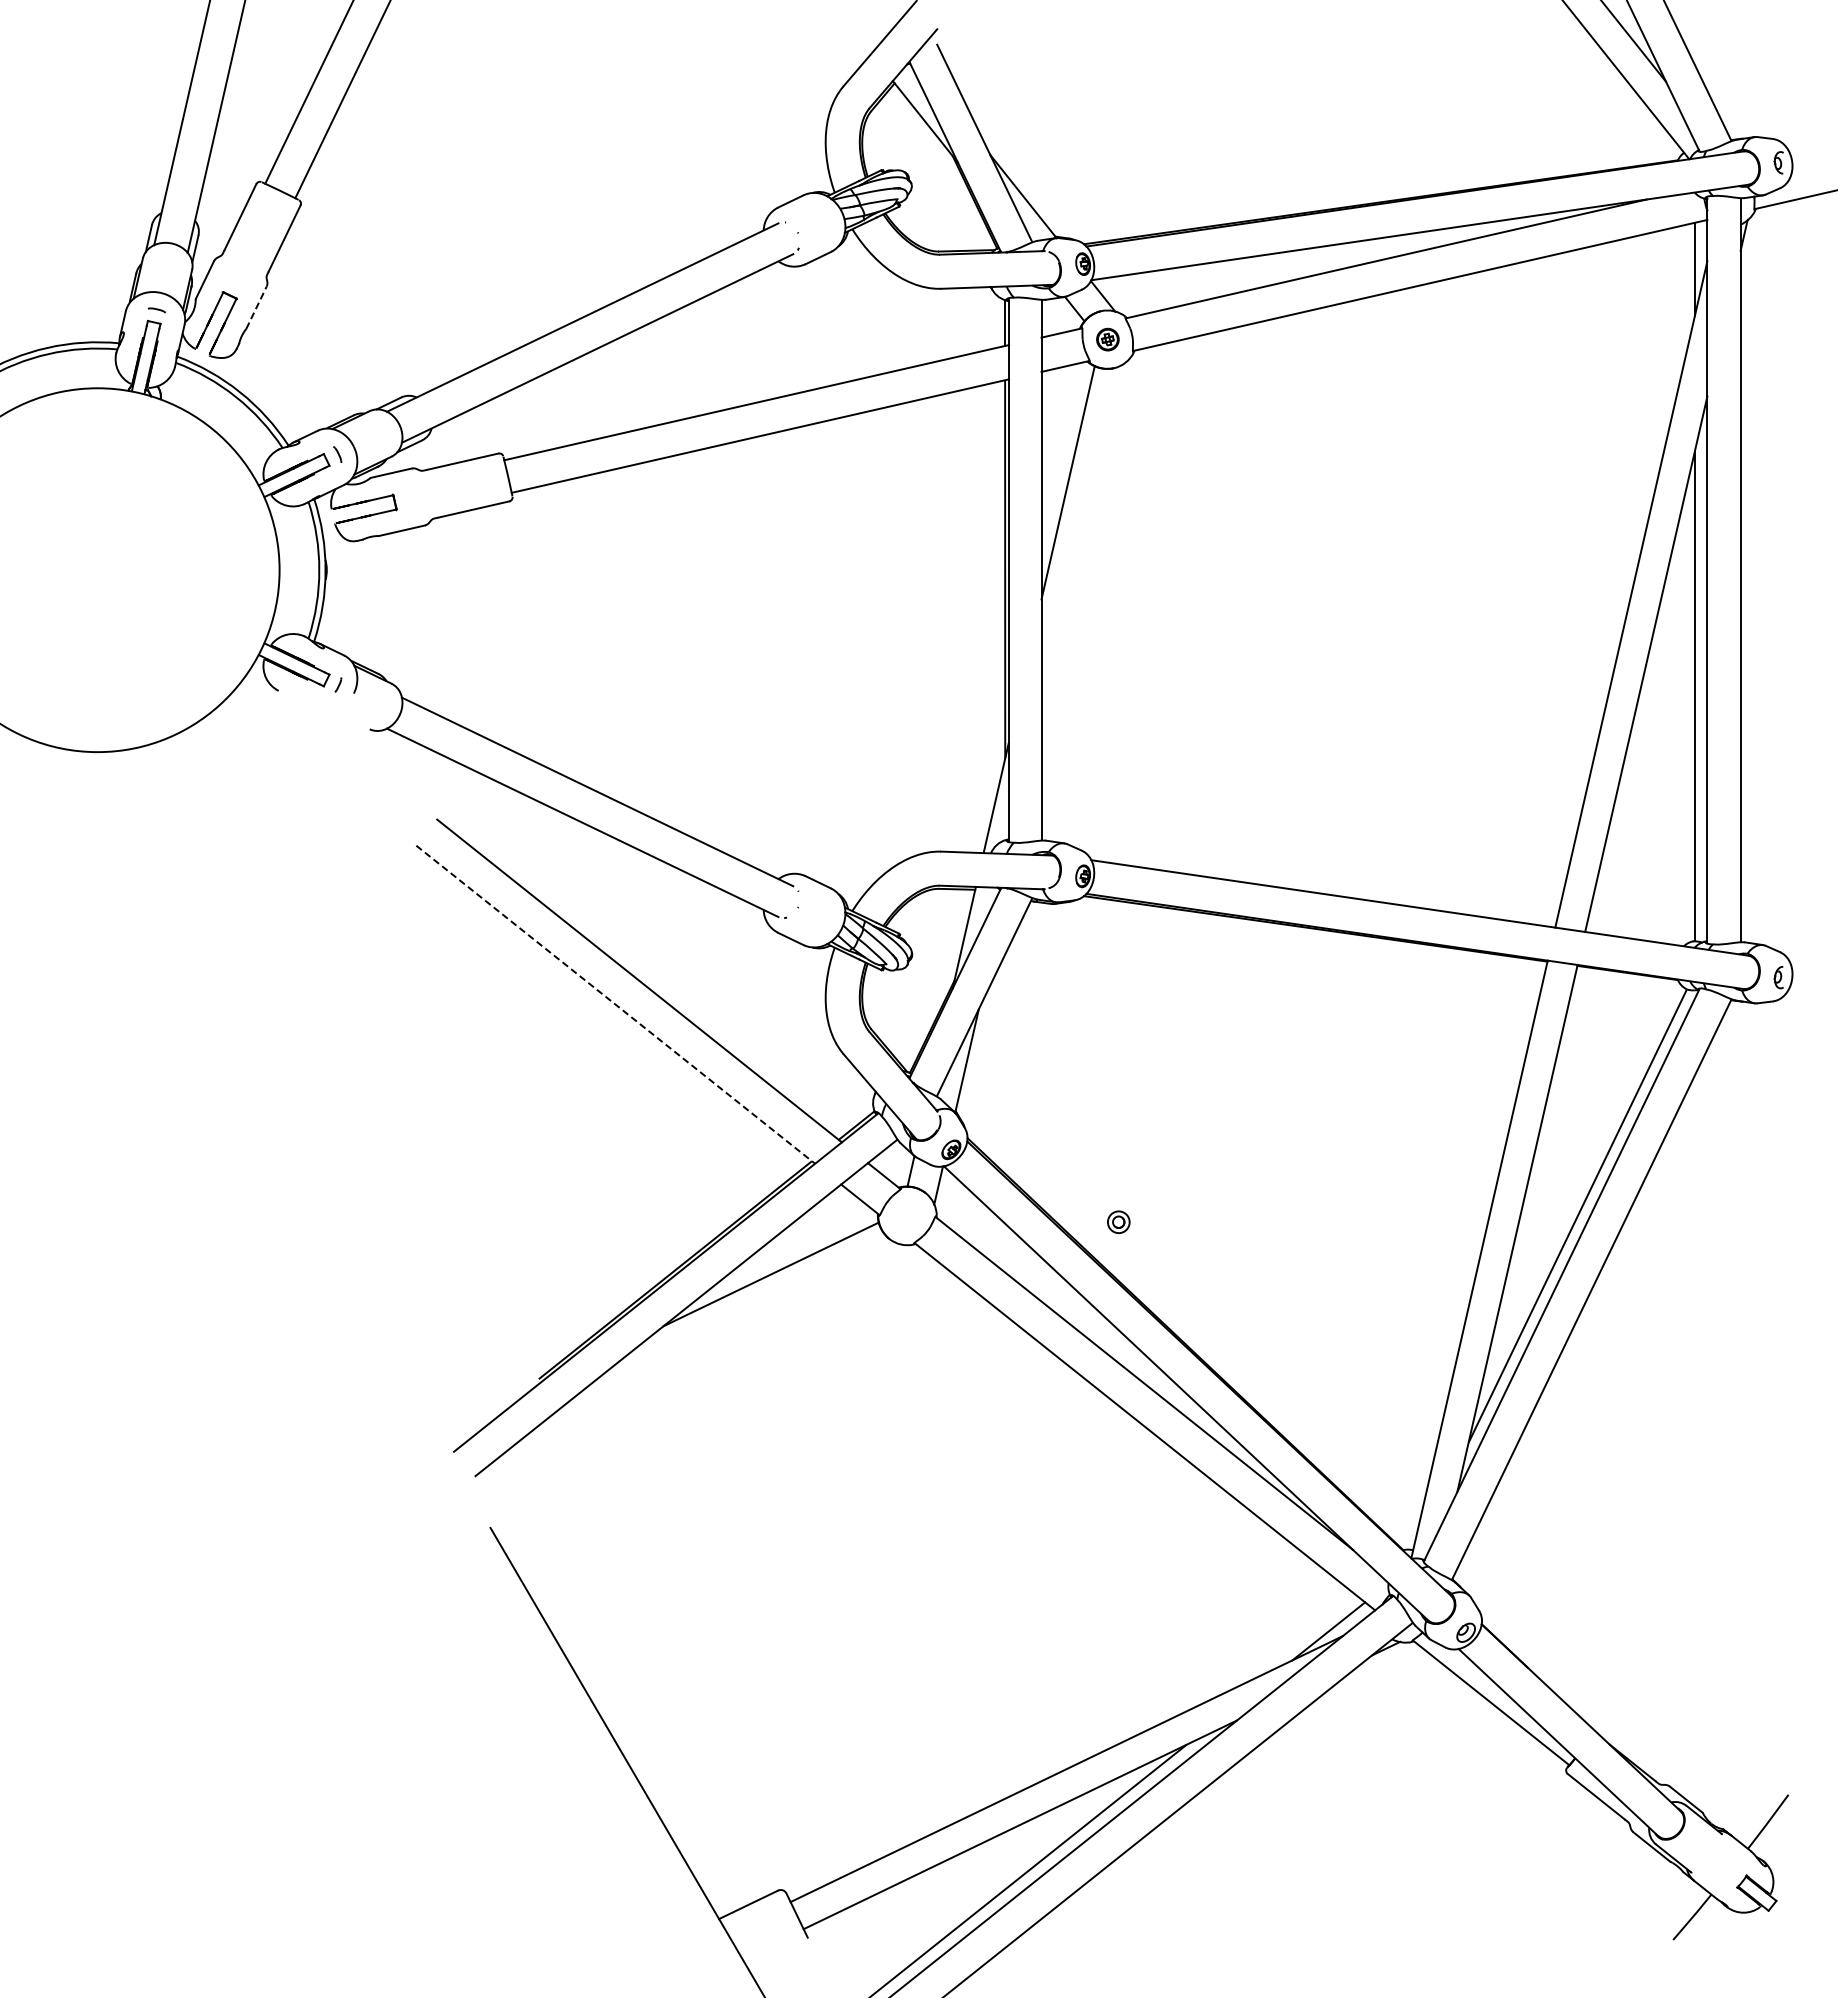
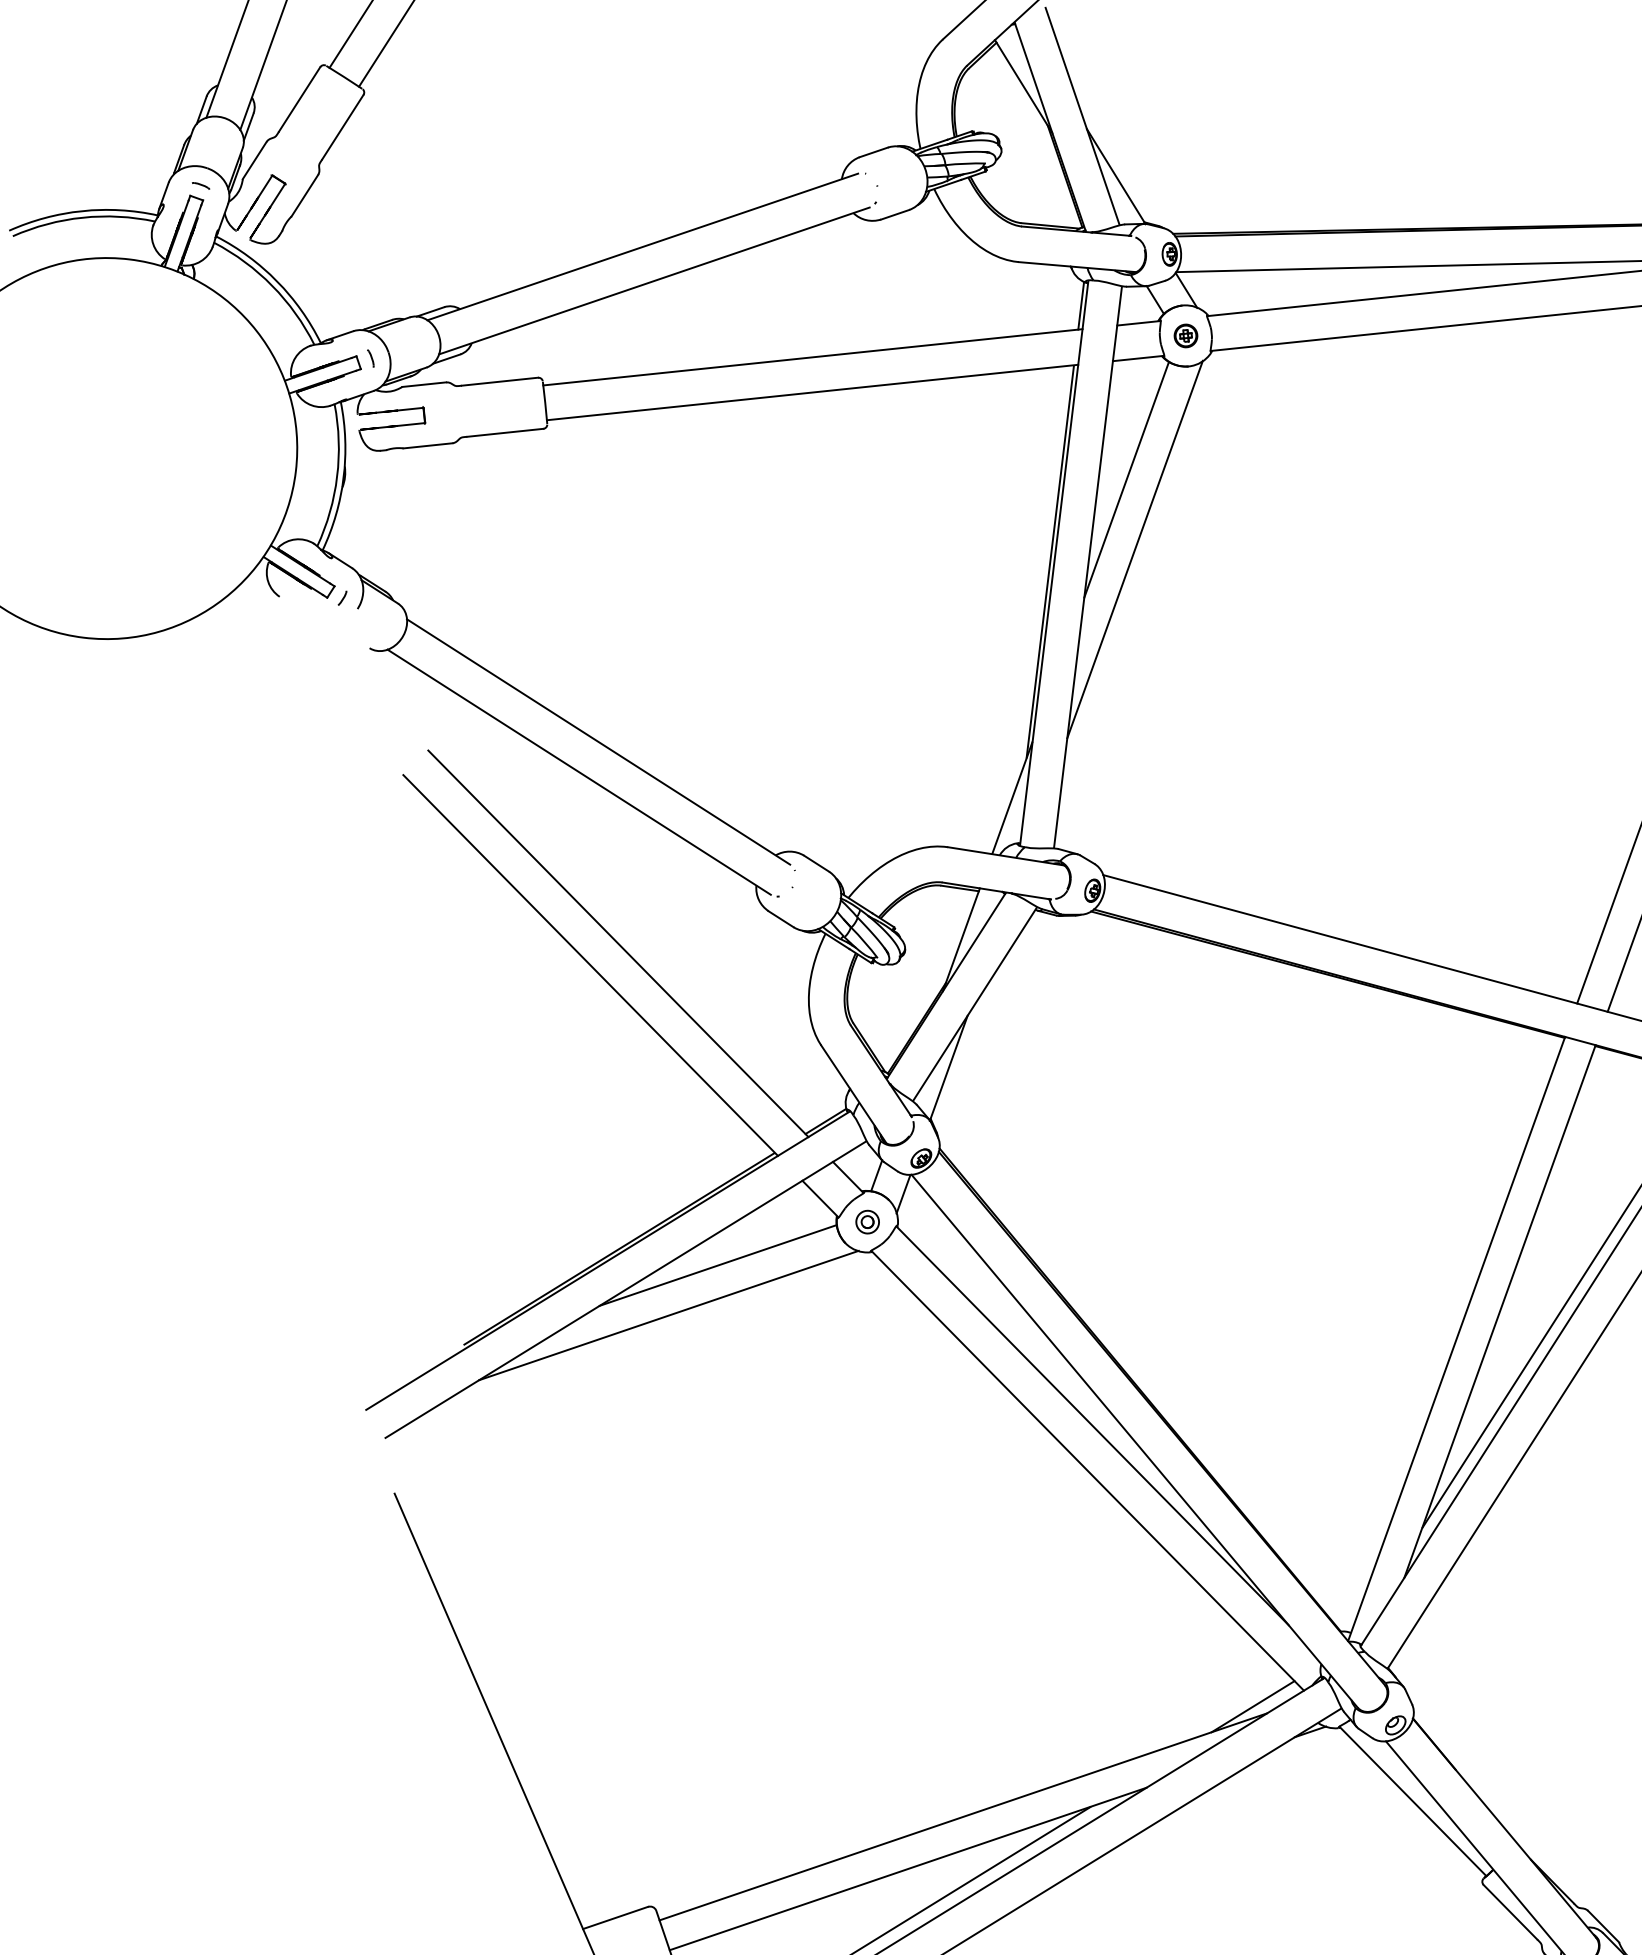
line: (256, 307) -> (304, 195), dashed -> solid
line: (1083, 547) -> (1134, 548), added
line: (616, 1005) -> (591, 966), dashed -> solid
part: (1118, 1221) -> (867, 1221), moved
line: (729, 1327) -> (668, 1315), added

